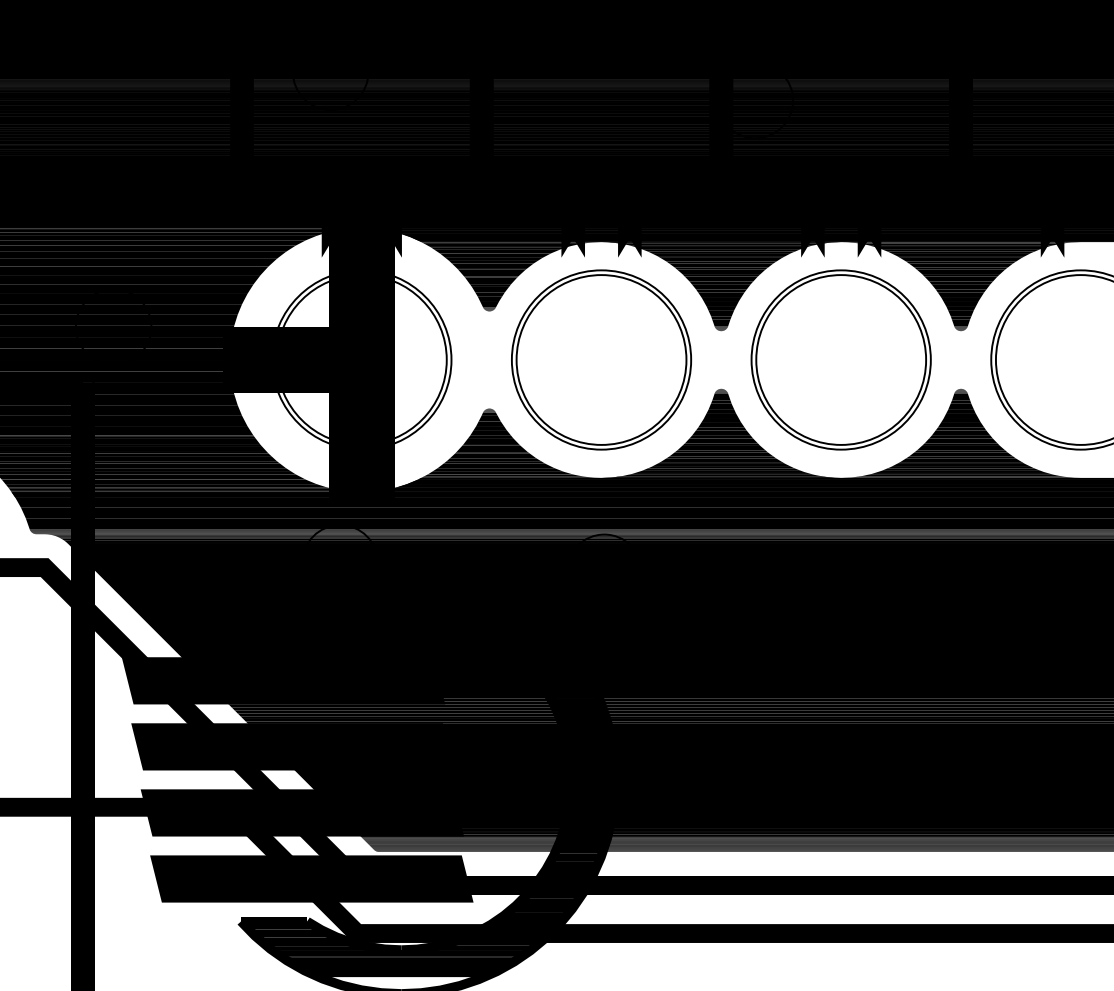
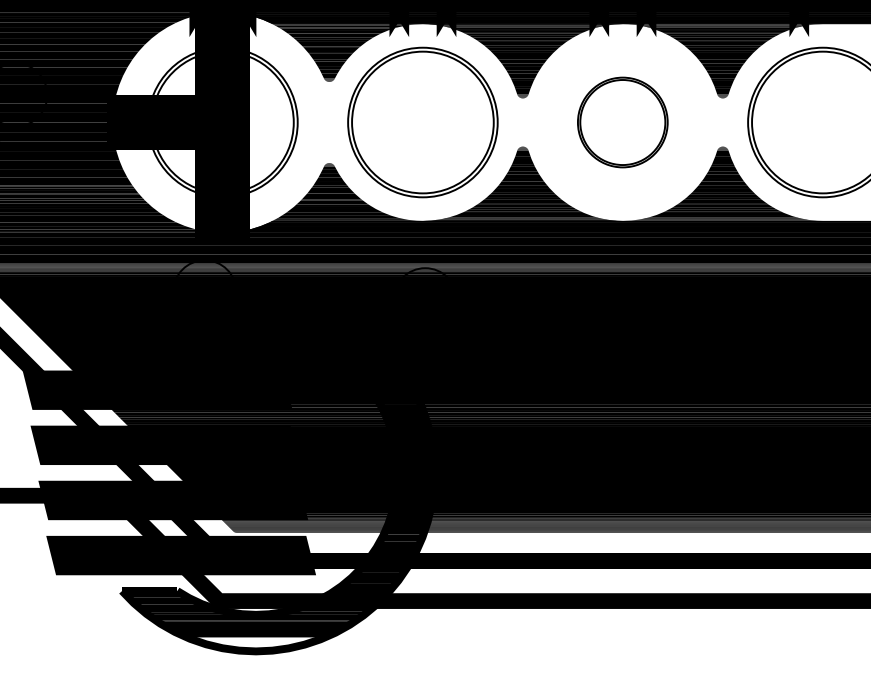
part: (840, 359) -> (622, 122), size x0.6

